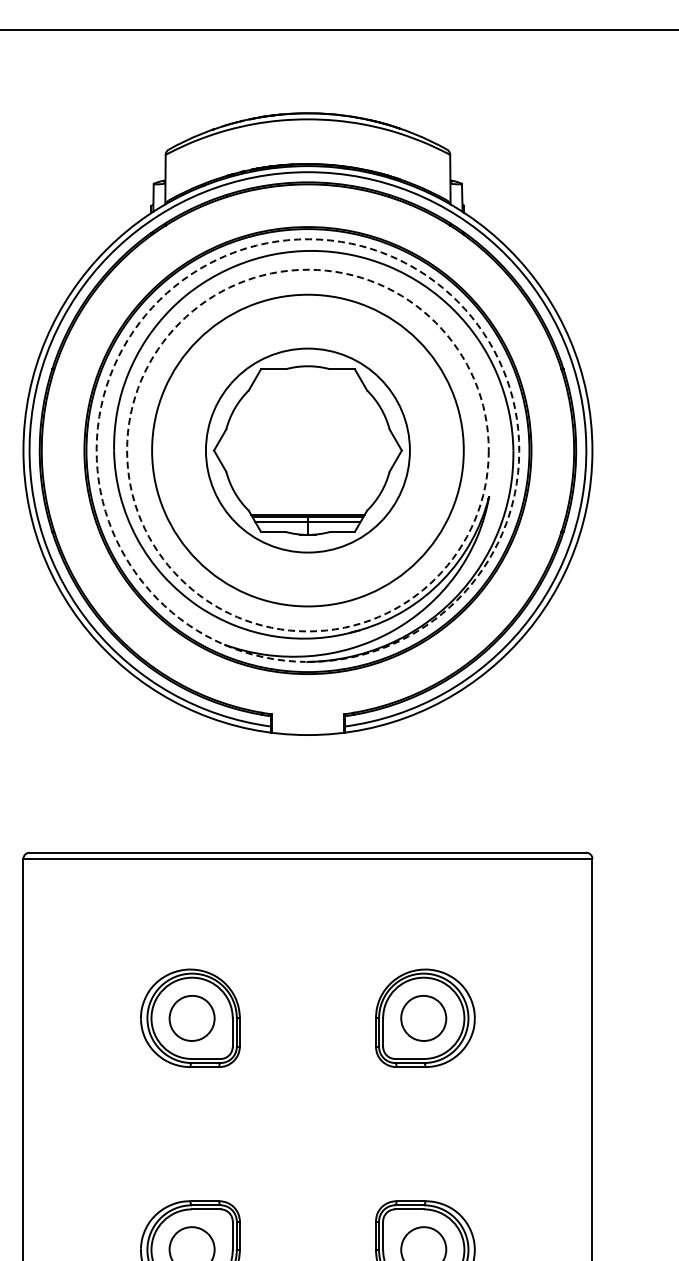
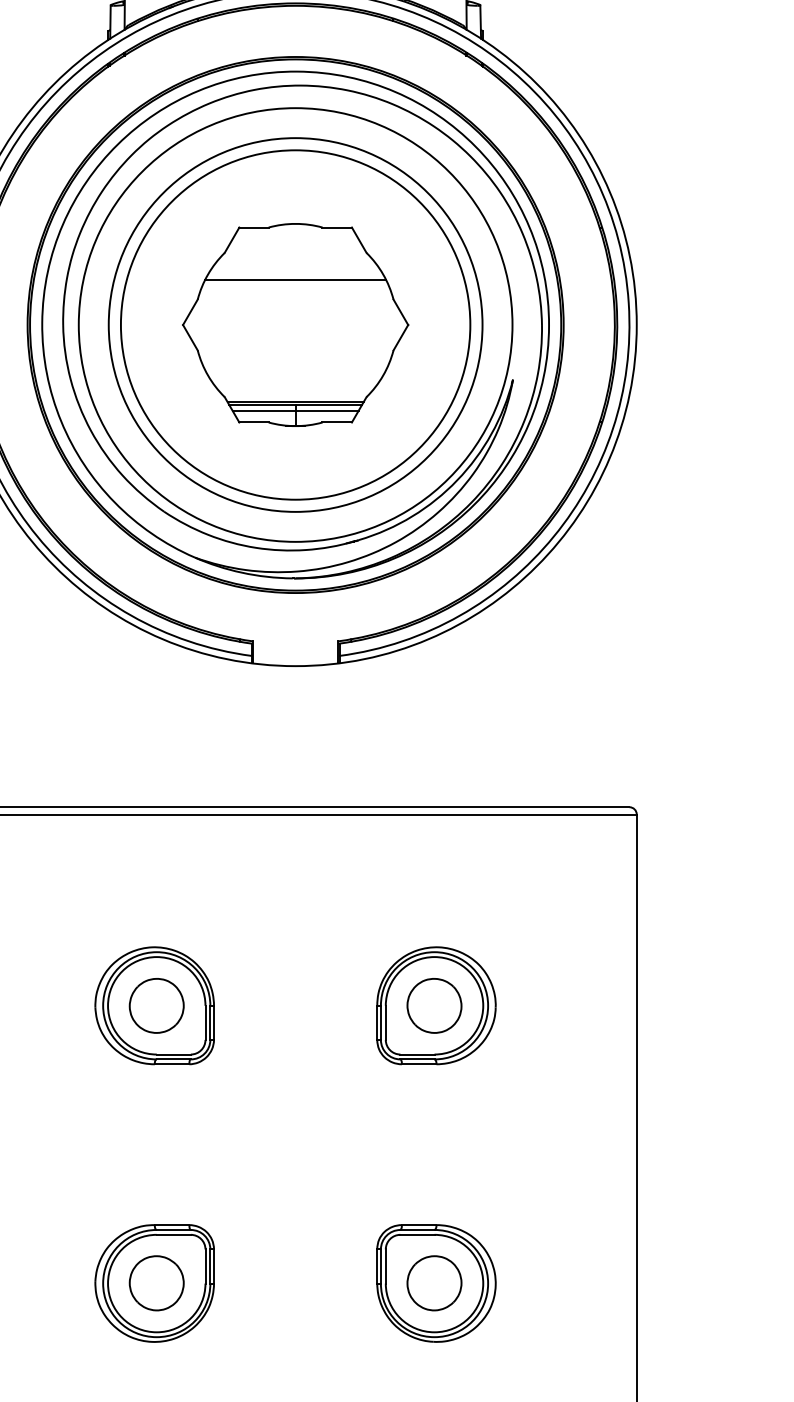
arc: (309, 239) -> (297, 71), dashed -> solid
line: (307, 413) -> (295, 280), added
circle: (307, 450) -> (295, 324), dashed -> solid
circle: (307, 450) -> (295, 324), size x1.43

